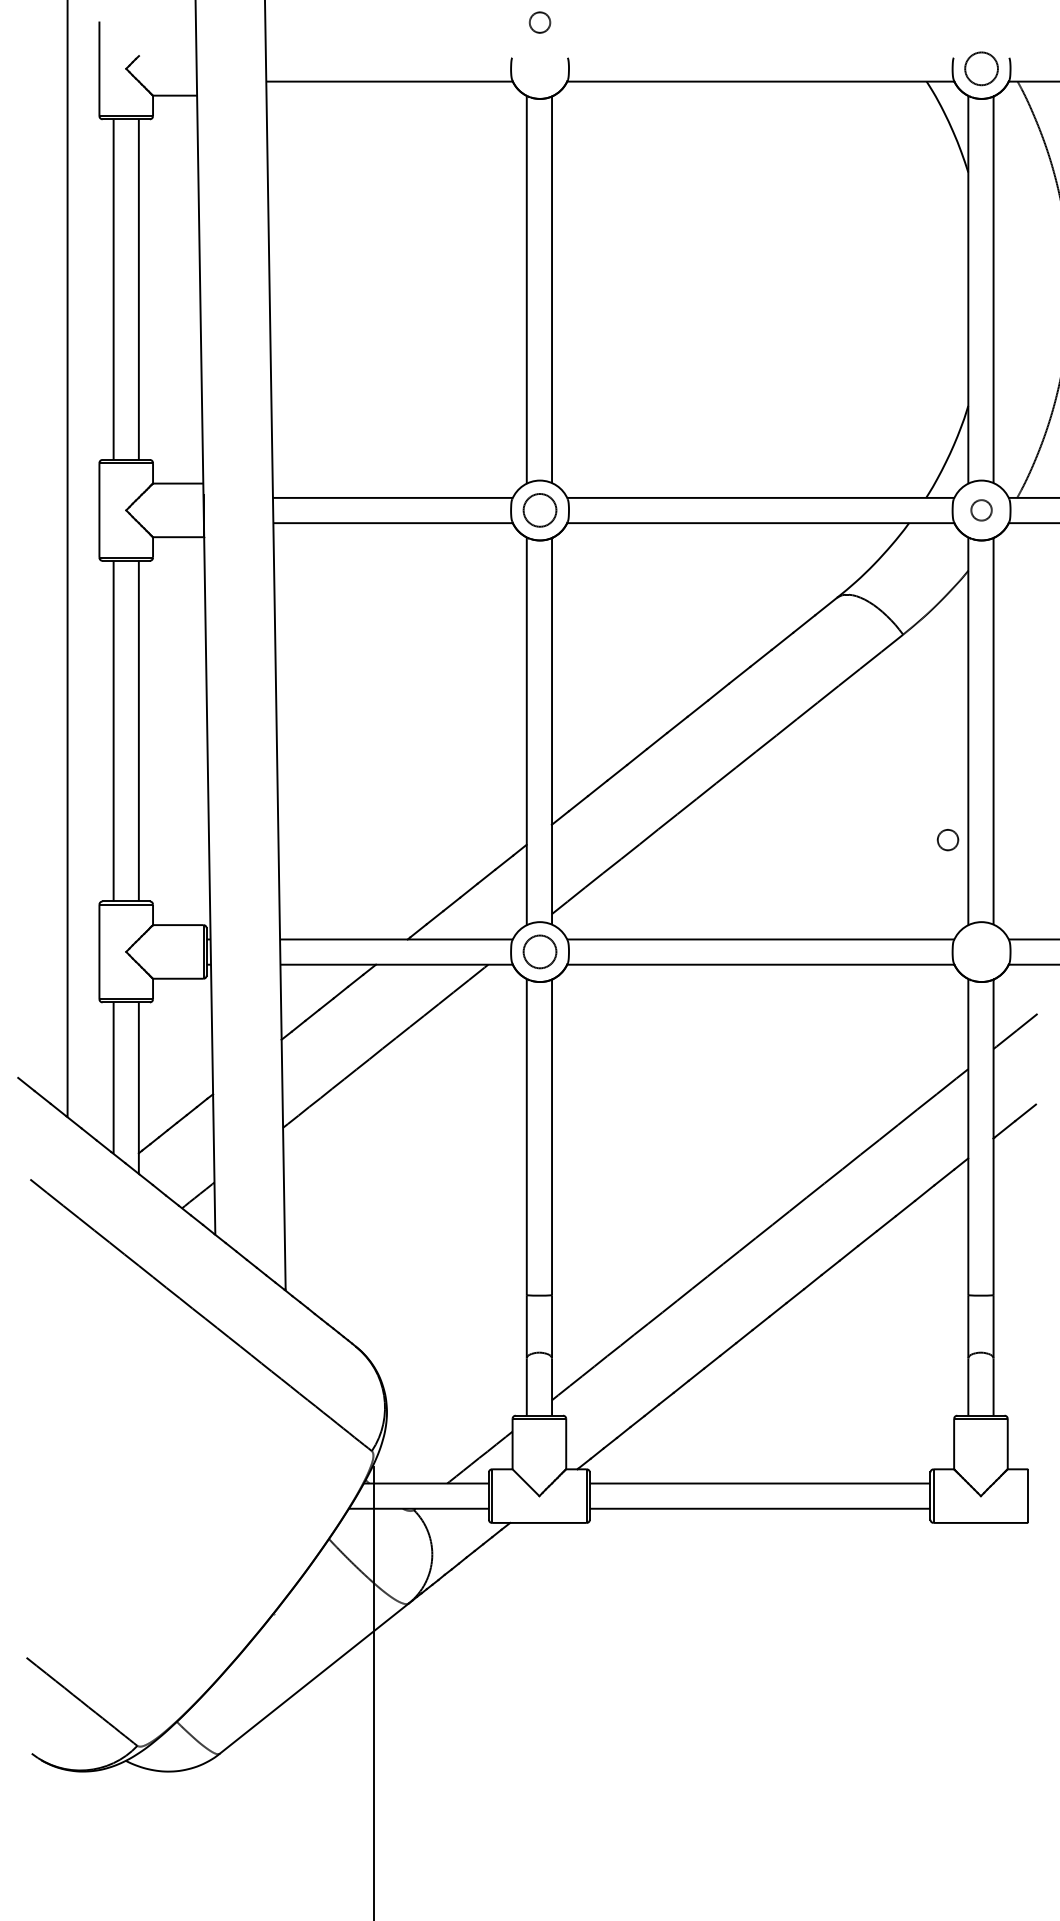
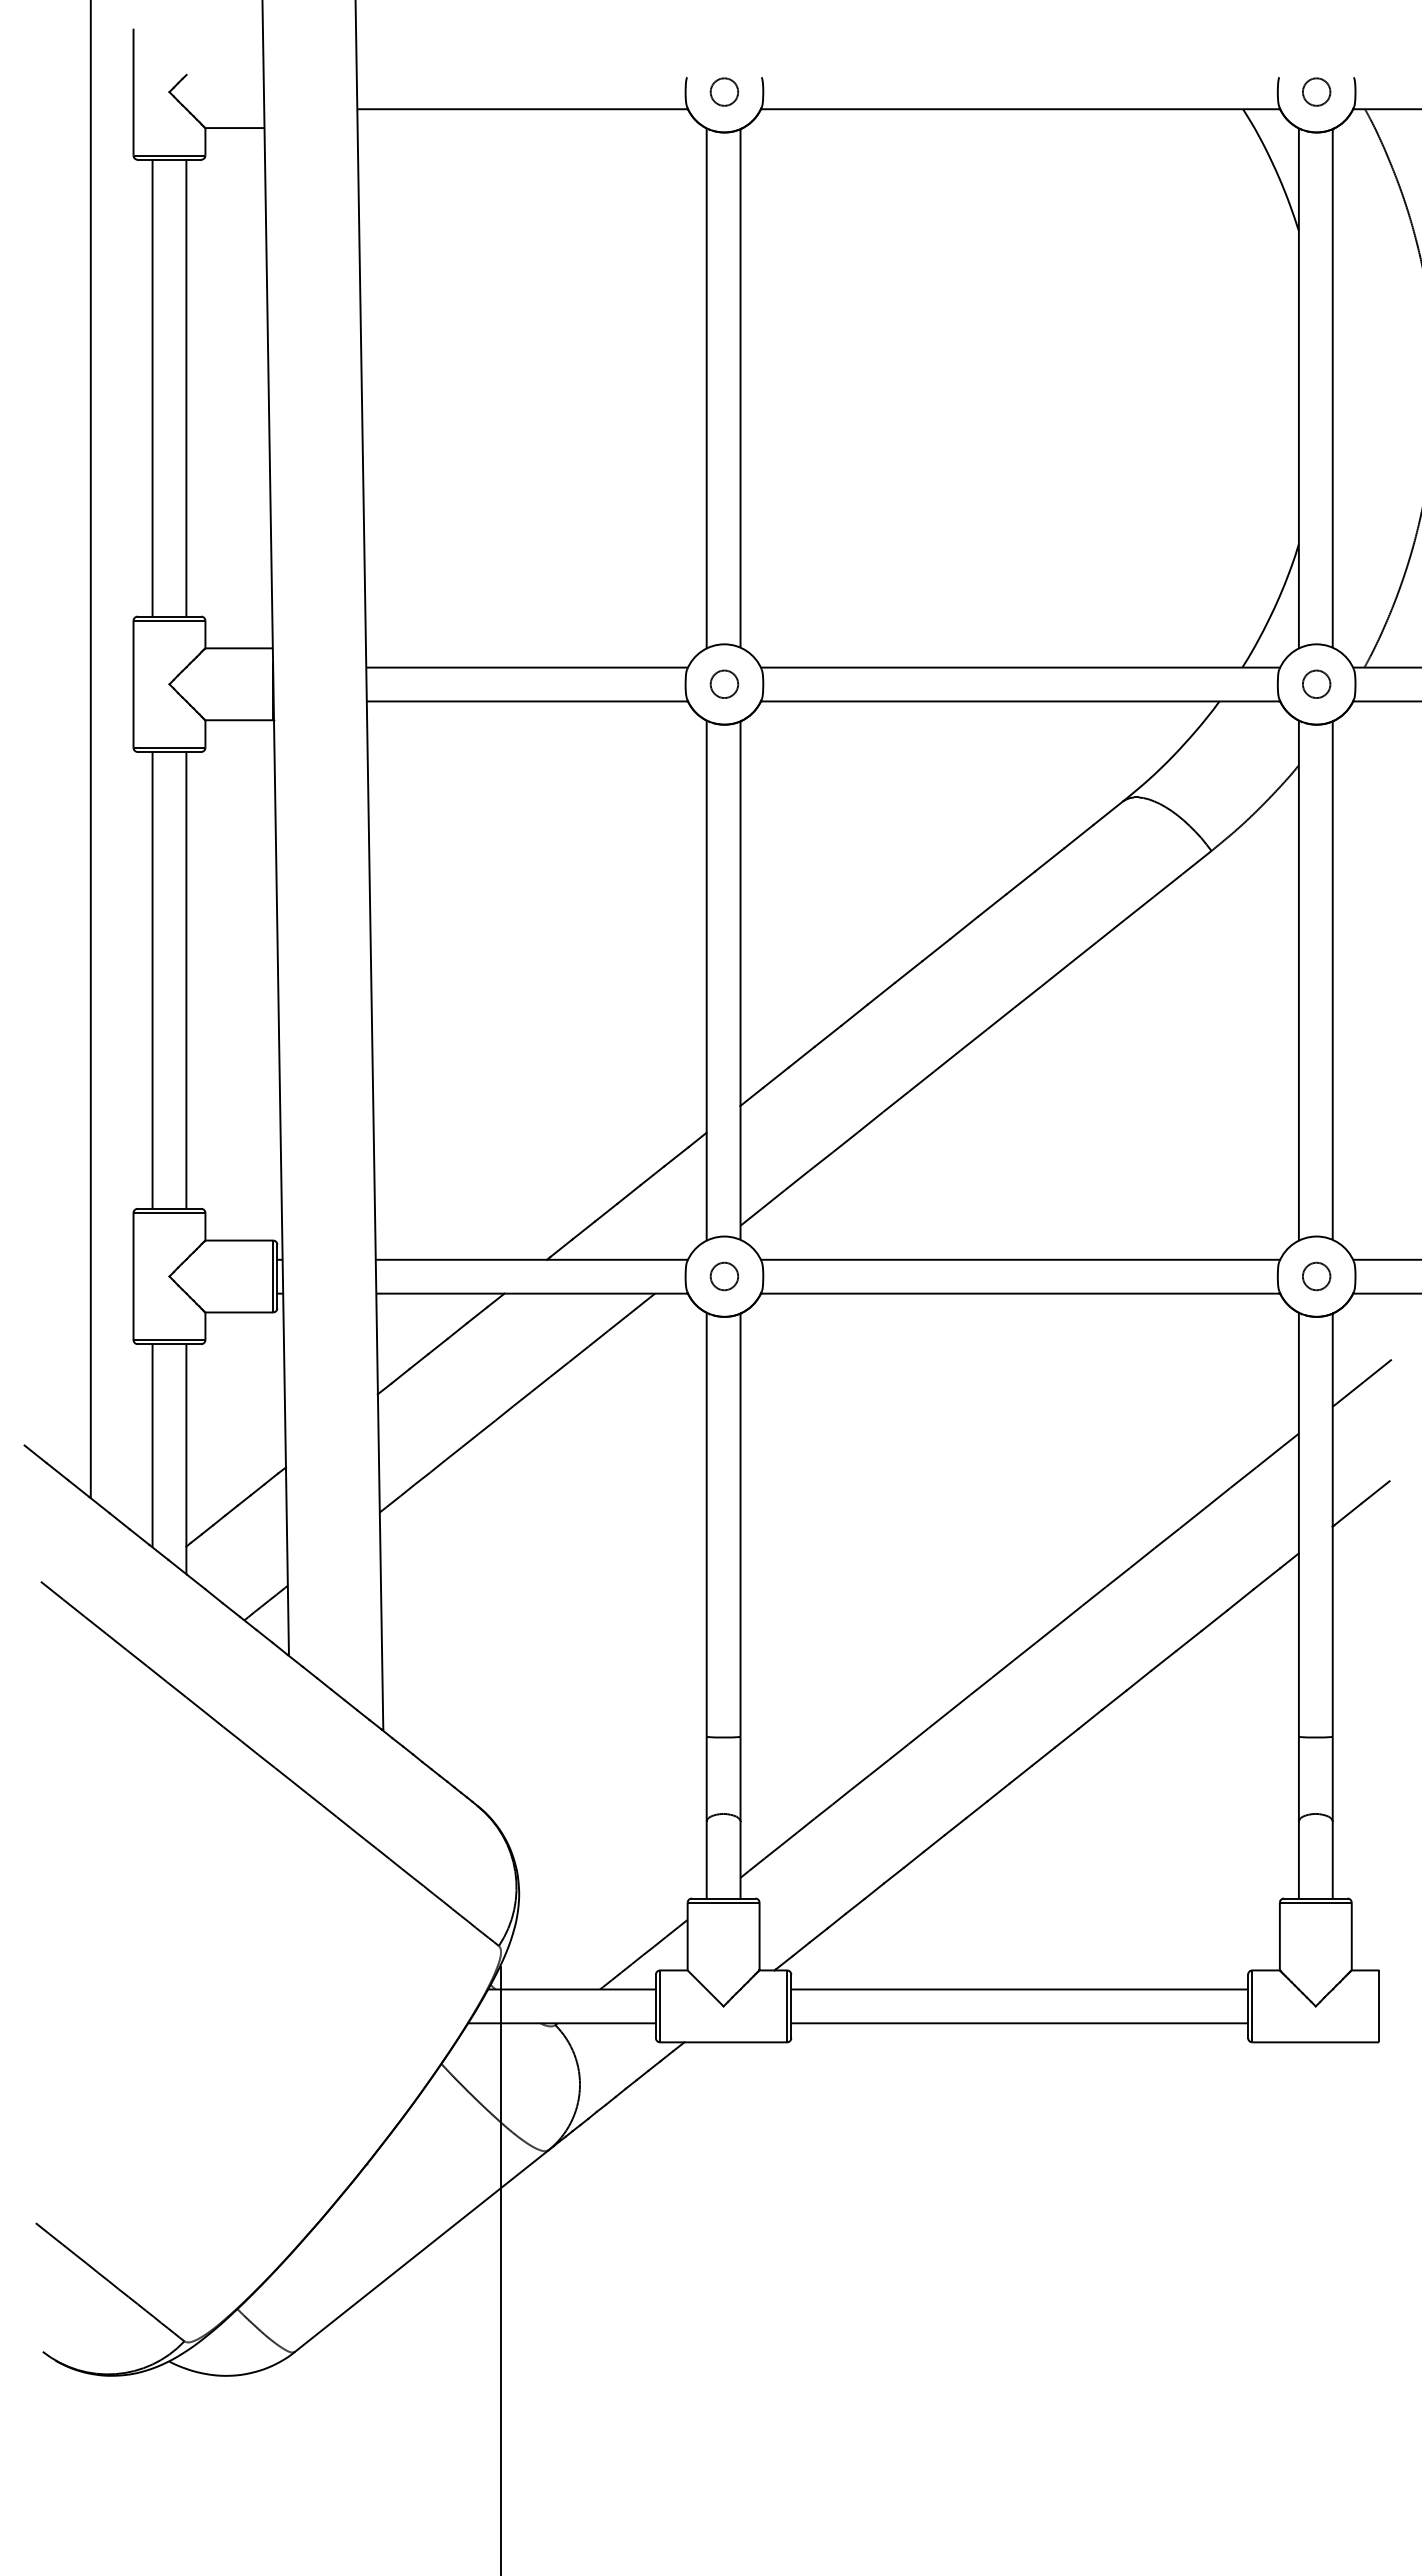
circle: (540, 22) -> (724, 91), moved
circle: (981, 68) -> (1316, 91), size x0.62
circle: (540, 510) -> (724, 684), size x0.62
circle: (947, 840) -> (1316, 1276), moved
circle: (540, 951) -> (724, 1276), size x0.62

